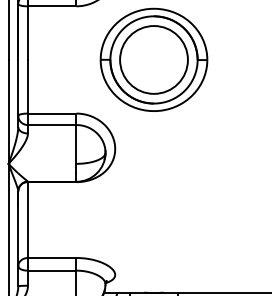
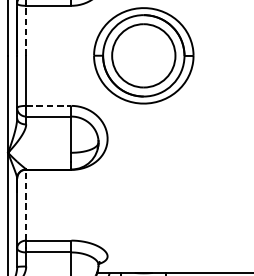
line: (27, 33) -> (25, 31), solid -> dashed
line: (52, 113) -> (49, 105), solid -> dashed
line: (27, 220) -> (25, 205), solid -> dashed

